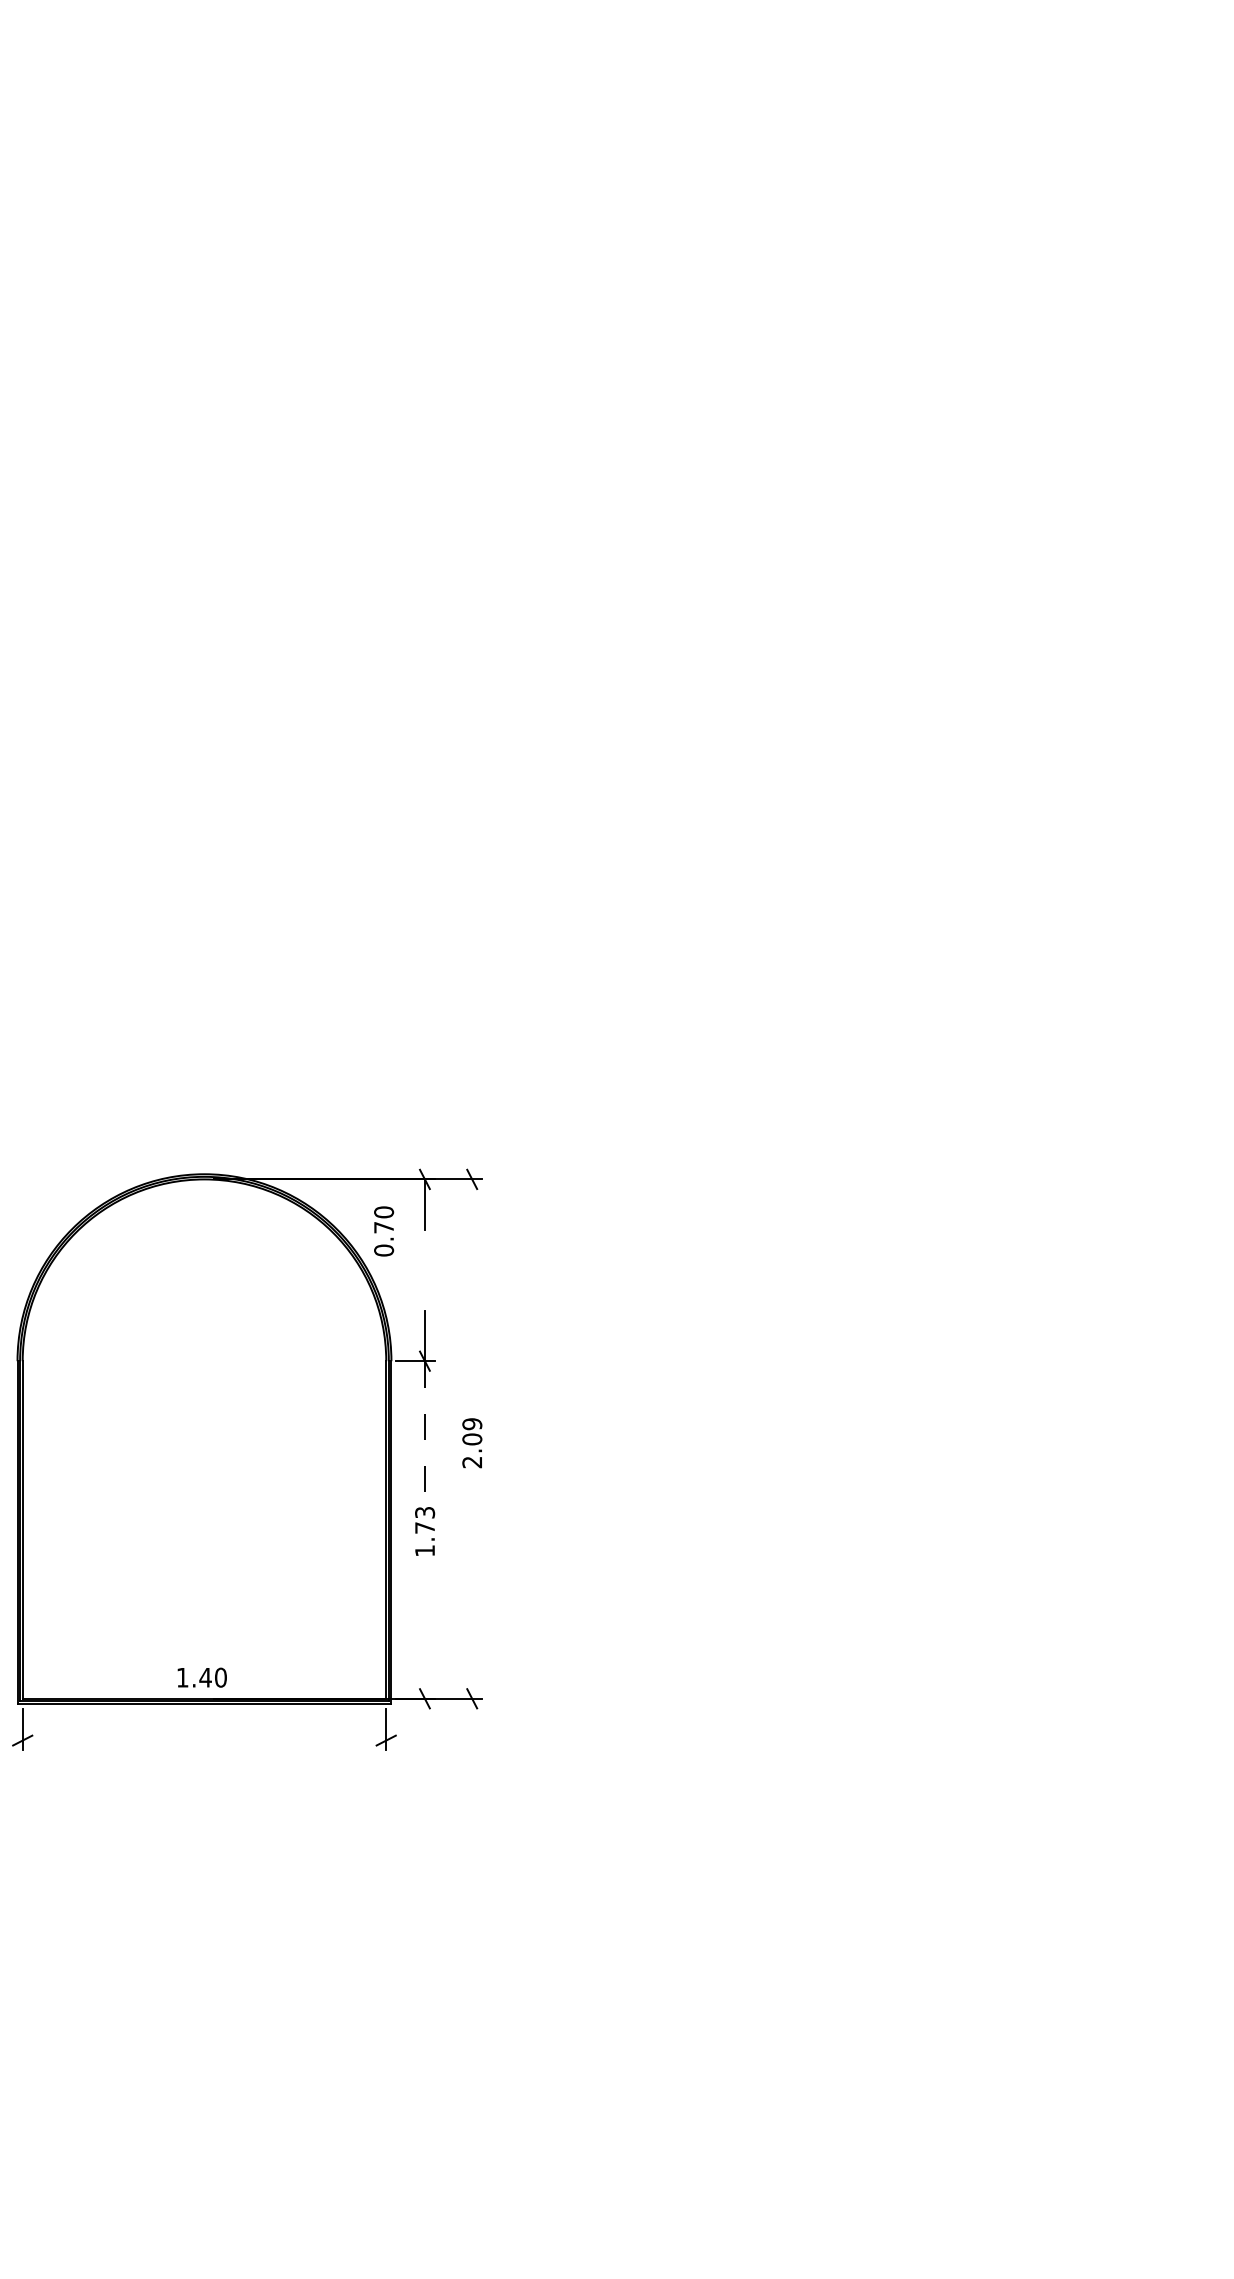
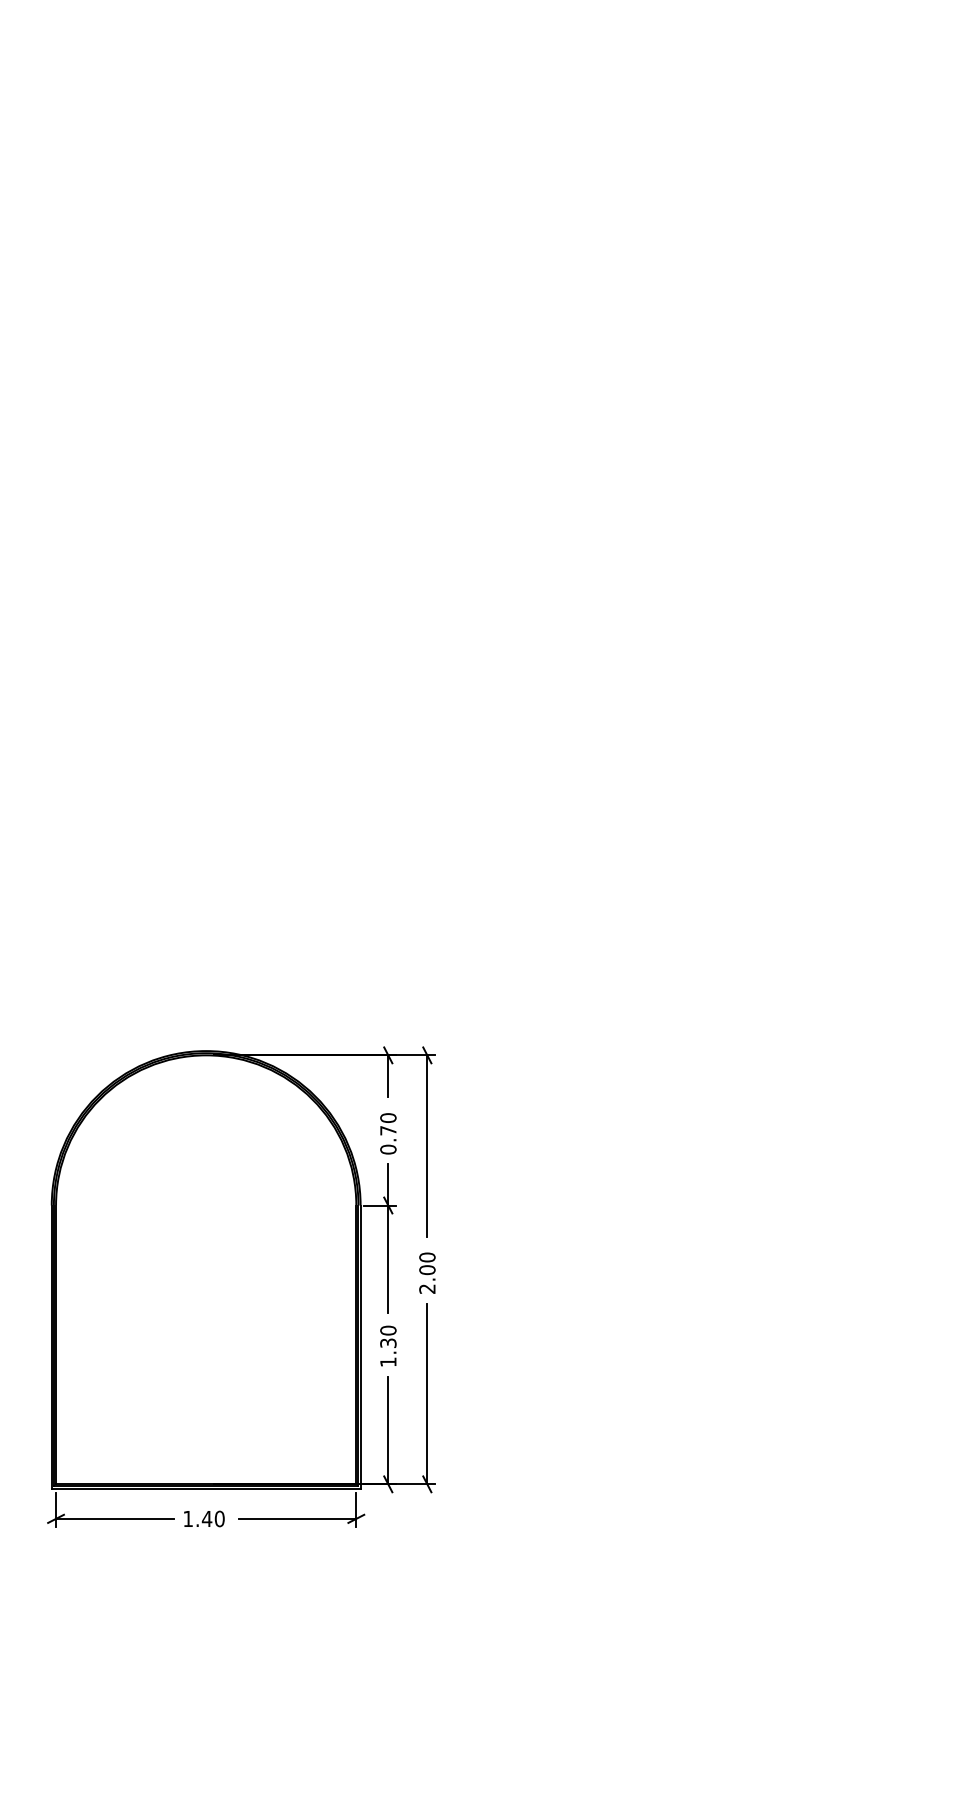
text: (384, 1231) -> (388, 1133), moved
line: (472, 1288) -> (427, 1145), added
text: (472, 1424) -> (427, 1257), 2.09 -> 2.00
line: (424, 1426) -> (387, 1259), dashed -> solid
text: (425, 1519) -> (388, 1336), 1.73 -> 1.30
line: (472, 1588) -> (427, 1393), added
line: (424, 1633) -> (387, 1430), added
text: (201, 1677) -> (203, 1518), moved
line: (93, 1740) -> (114, 1518), added
line: (314, 1740) -> (297, 1518), added

